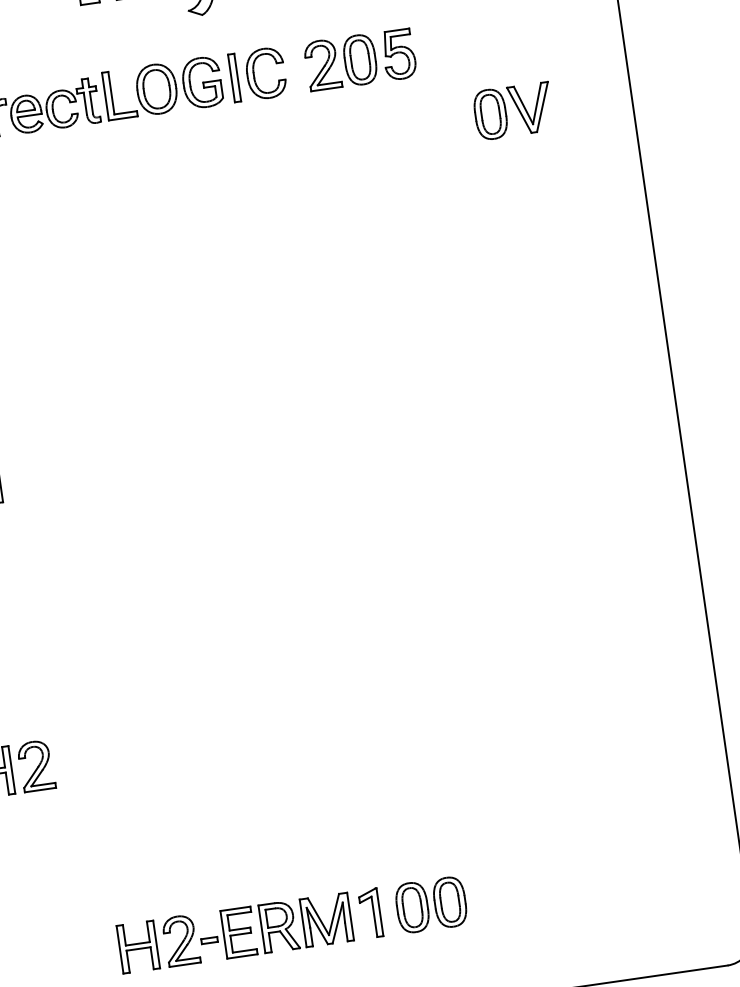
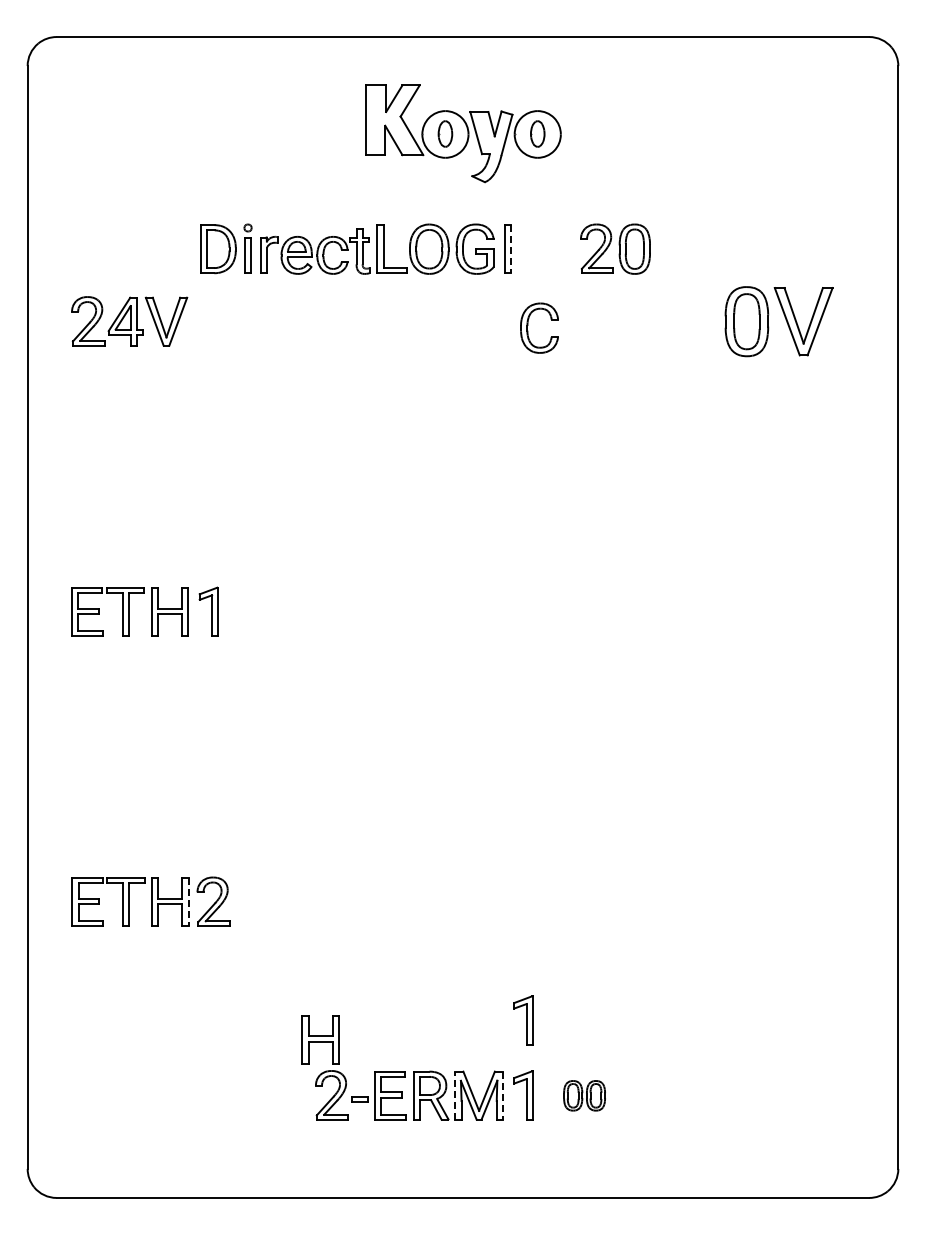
part: (399, 54) -> (674, 249), removed
part: (254, 72) -> (528, 325), moved
line: (238, 77) -> (511, 249), solid -> dashed
part: (513, 110) -> (779, 321), size x1.4
line: (11, 770) -> (188, 902), solid -> dashed
part: (360, 839) -> (523, 1020), added
part: (431, 904) -> (584, 1095), size x0.6
line: (351, 917) -> (503, 1096), solid -> dashed
line: (303, 923) -> (455, 1095), solid -> dashed
part: (138, 946) -> (320, 1039), moved

